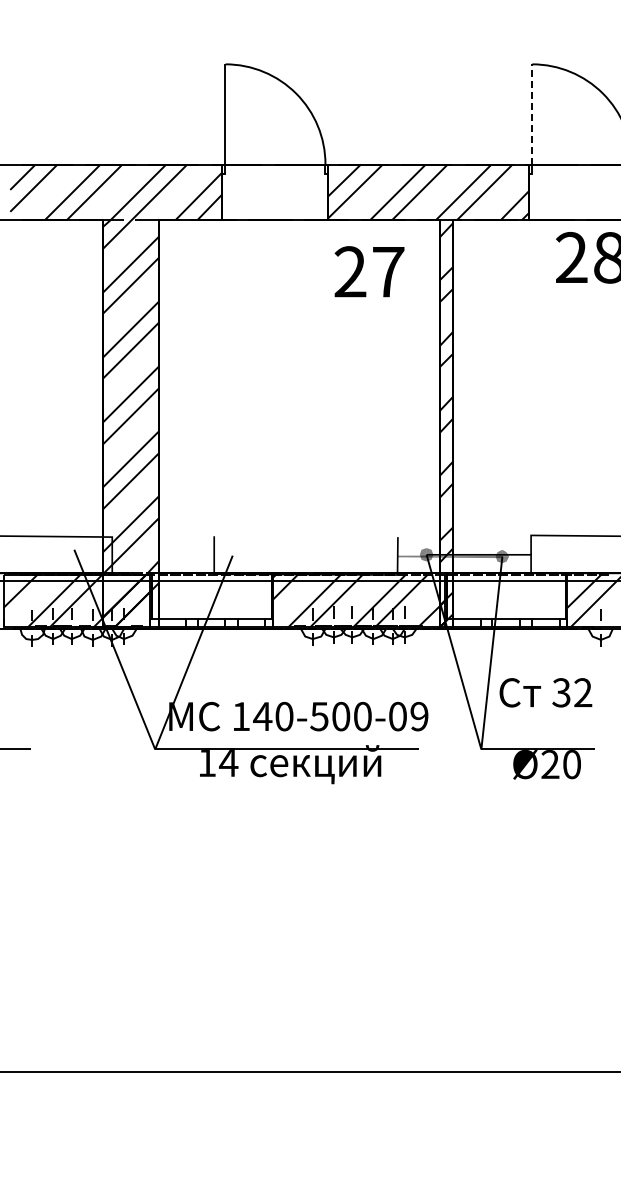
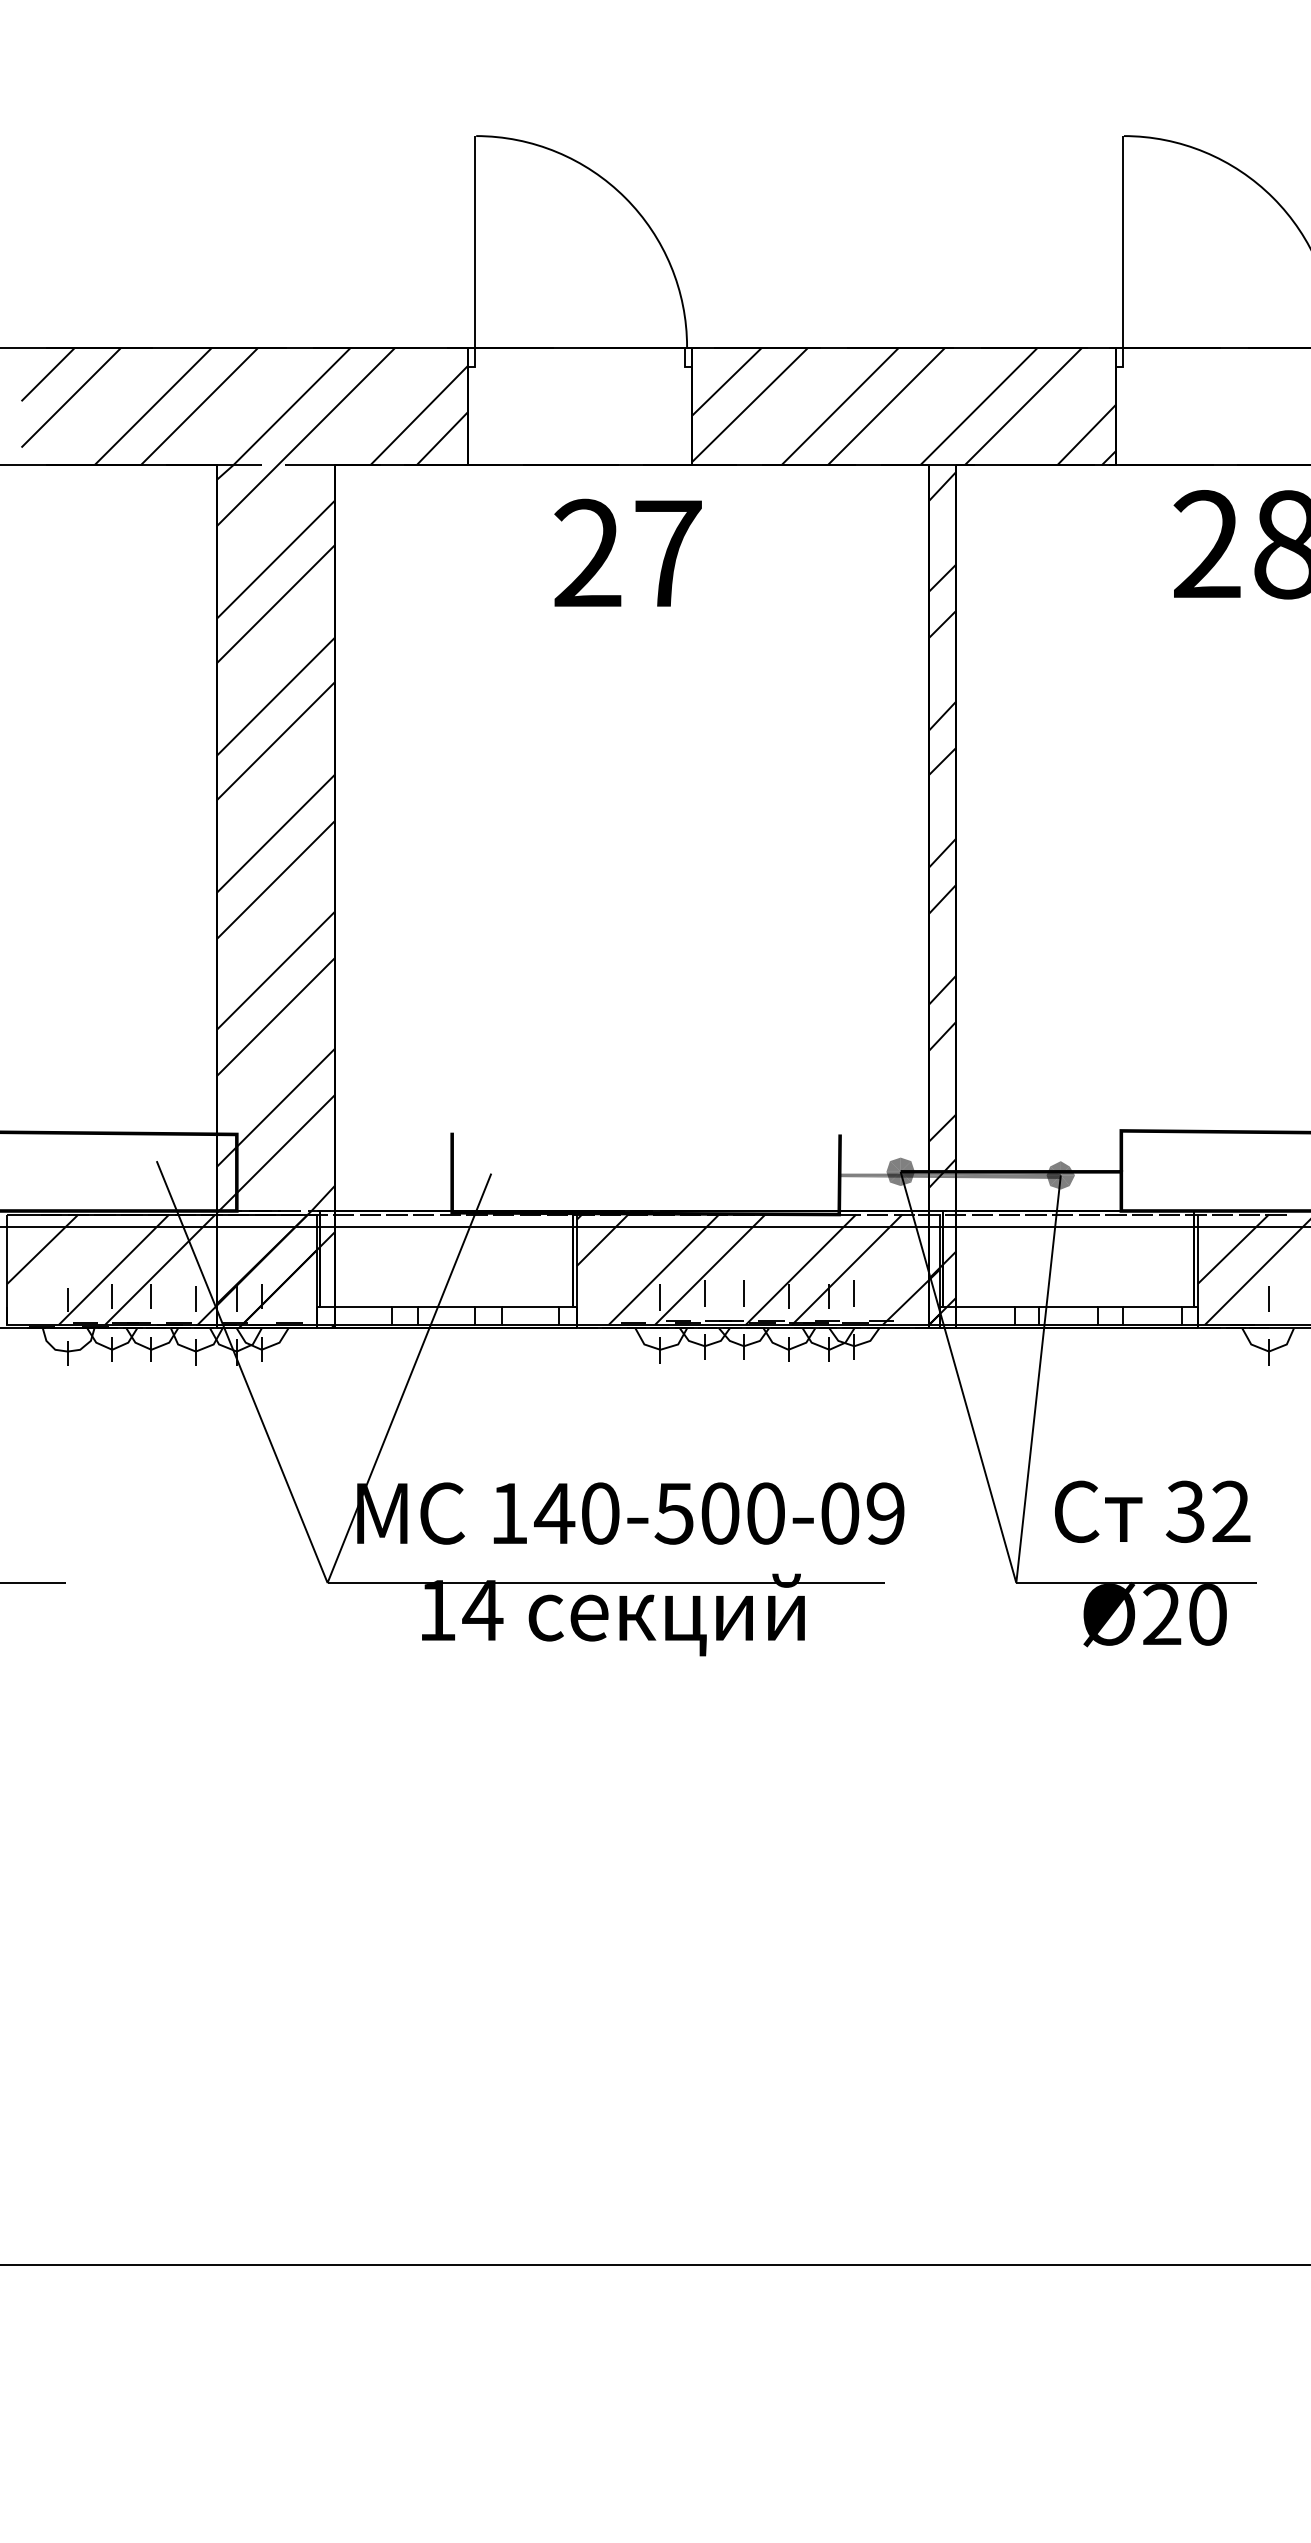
line: (531, 113) -> (1122, 239), dashed -> solid
text: (369, 271) -> (628, 552), moved
text: (545, 692) -> (1151, 1511), moved

